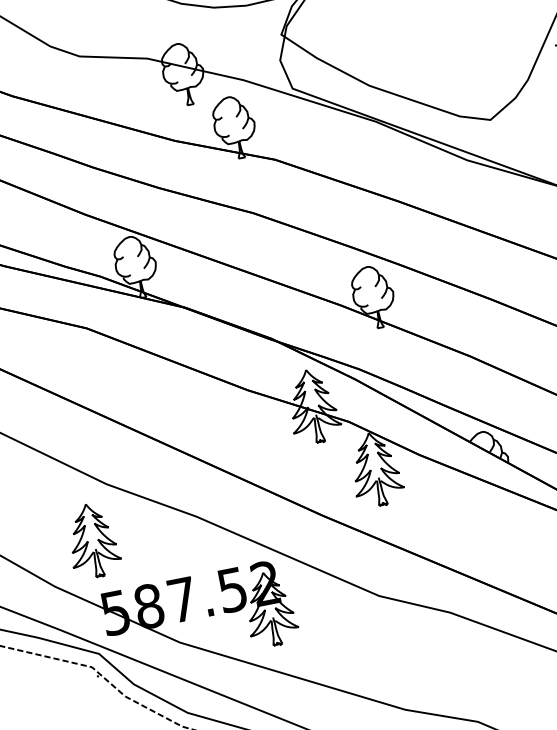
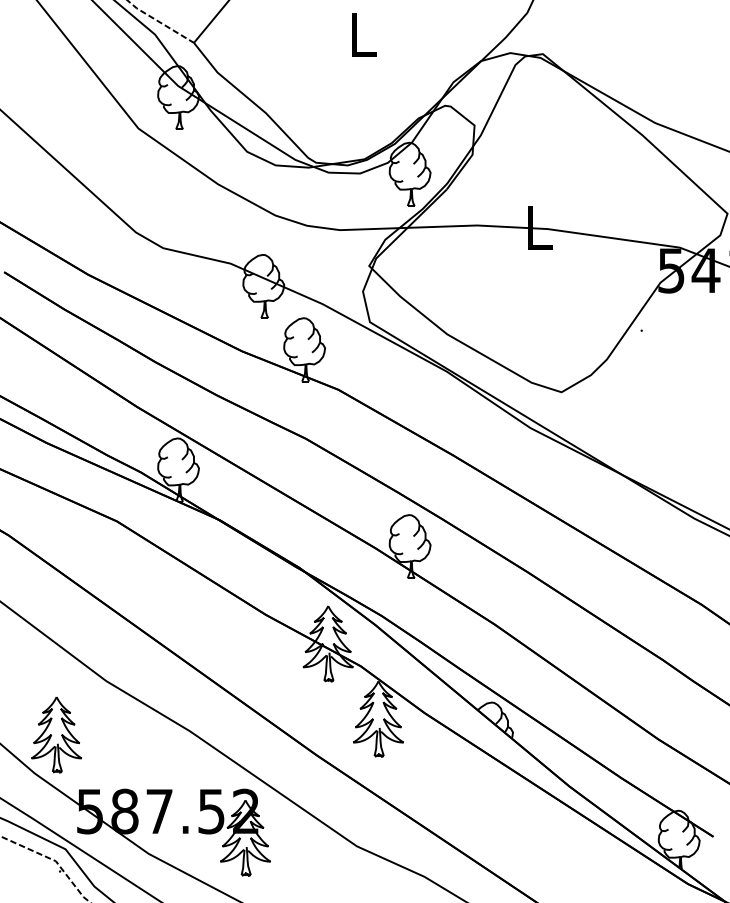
part: (92, 540) -> (56, 734), moved

